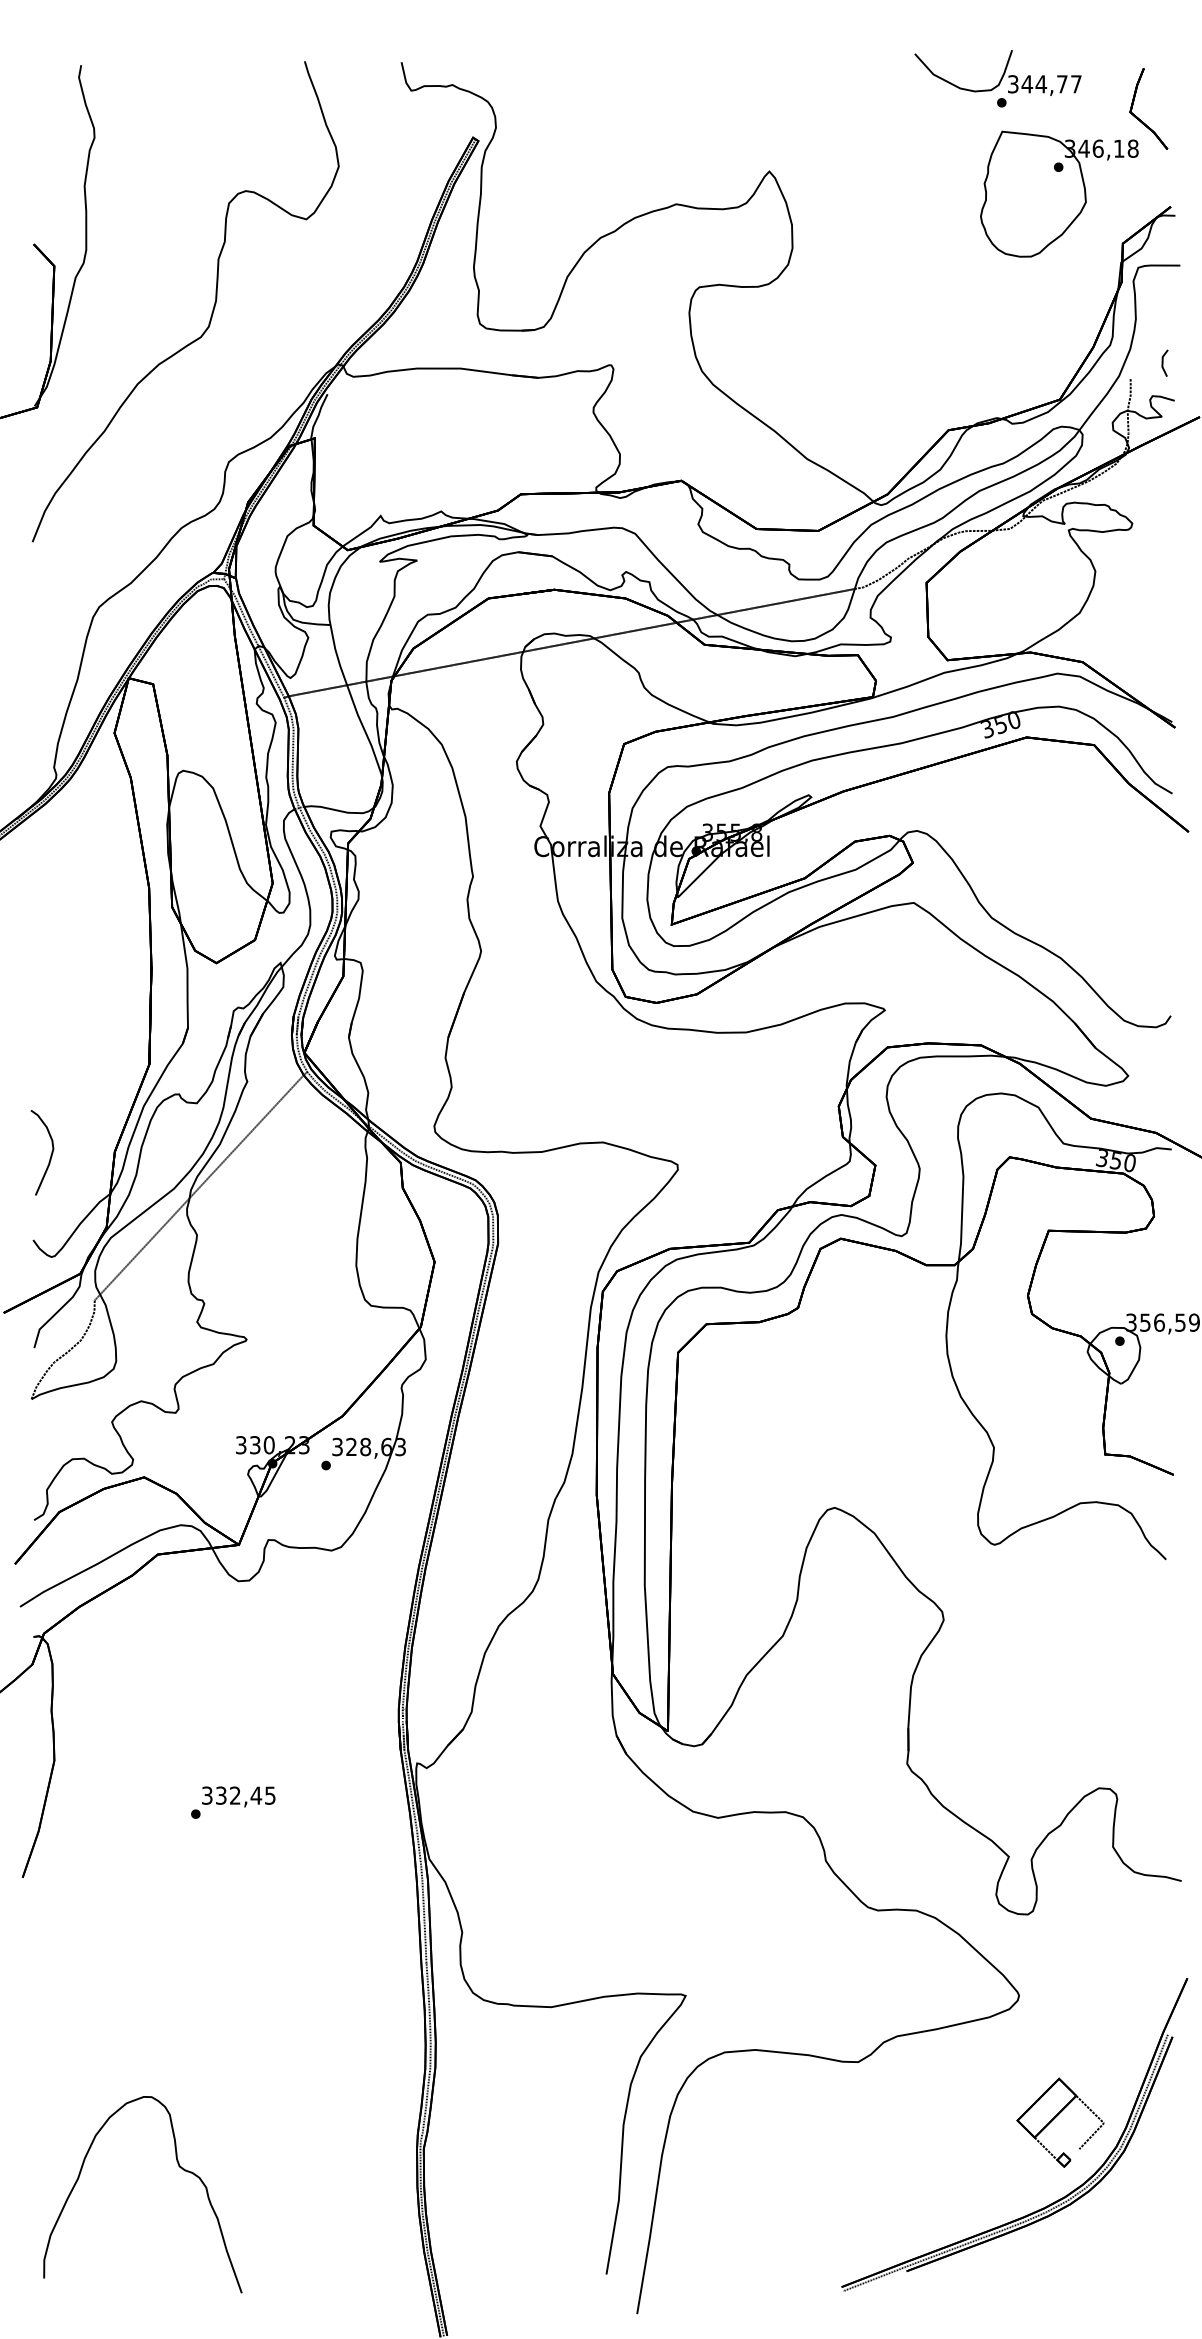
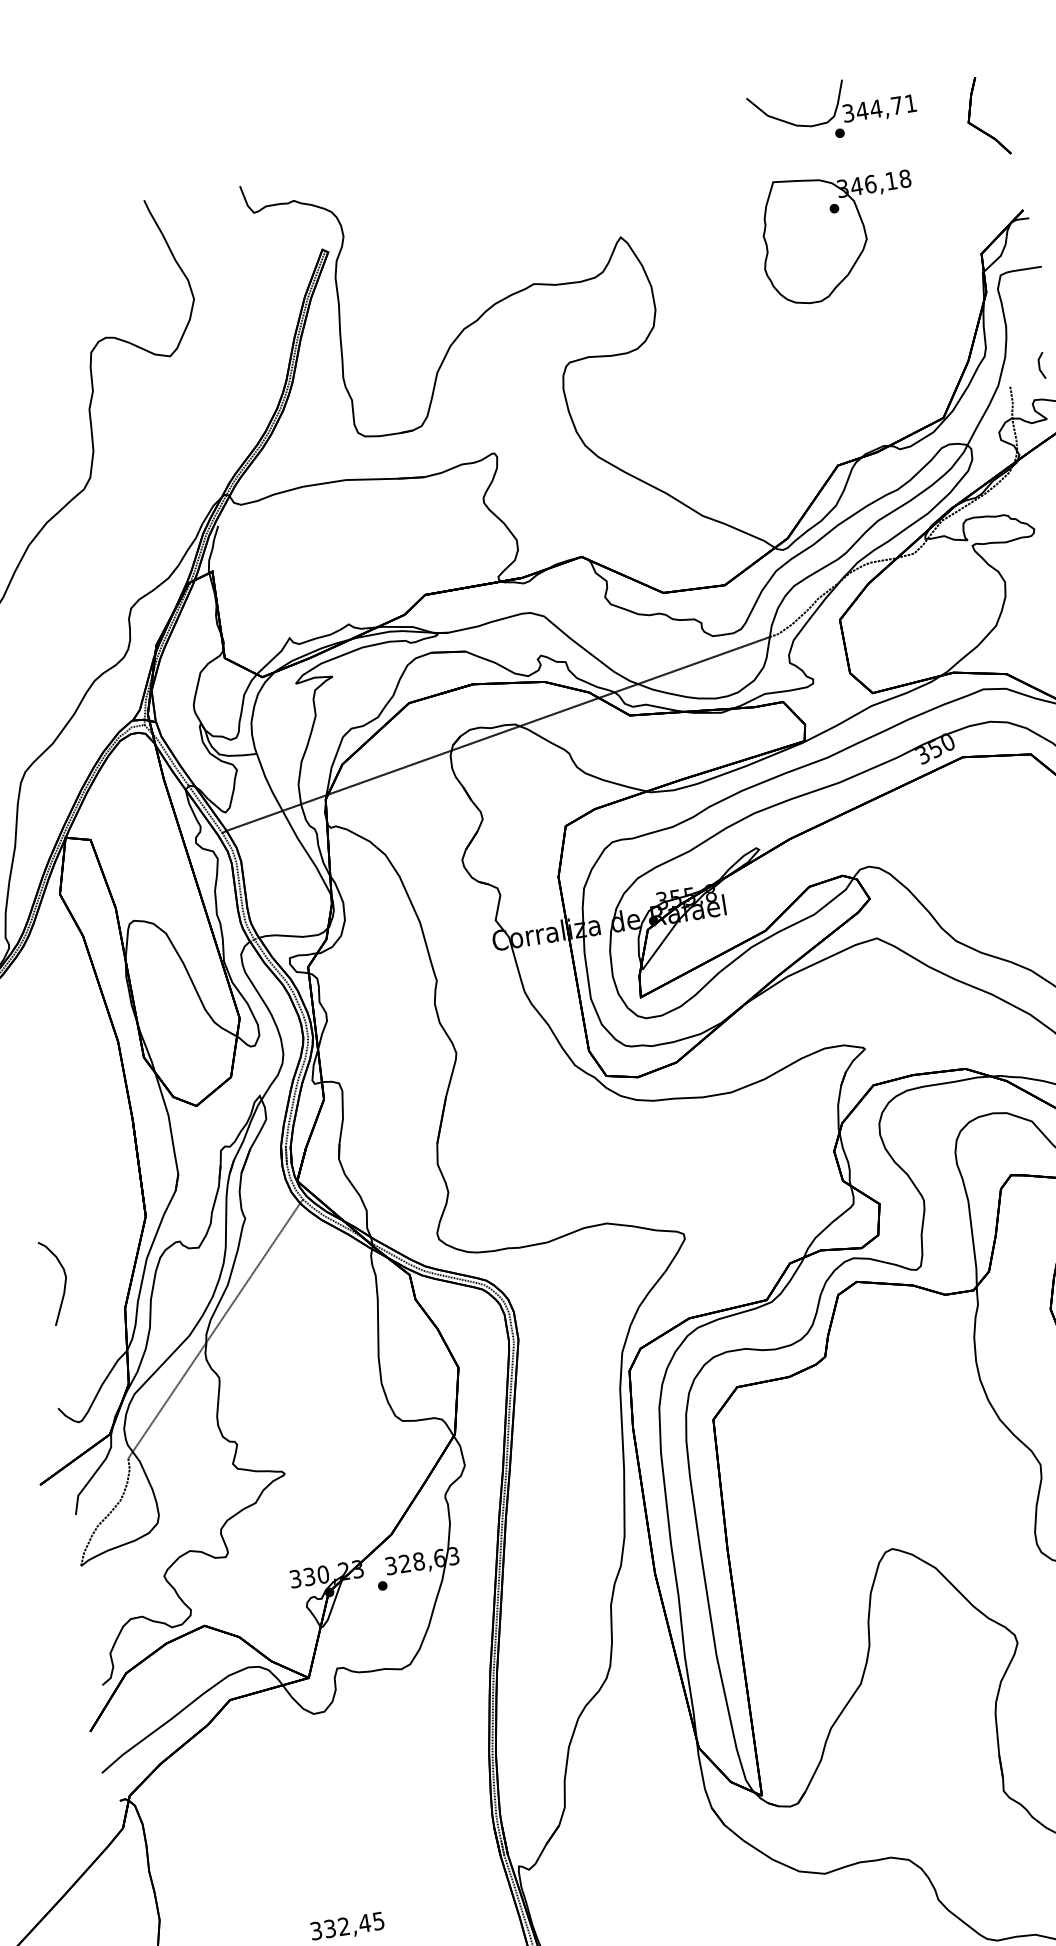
text: (1076, 84) -> (911, 103), 344,77 -> 344,71
part: (1059, 193) -> (839, 234), moved
curve: (50, 1155) -> (64, 1284), moved

